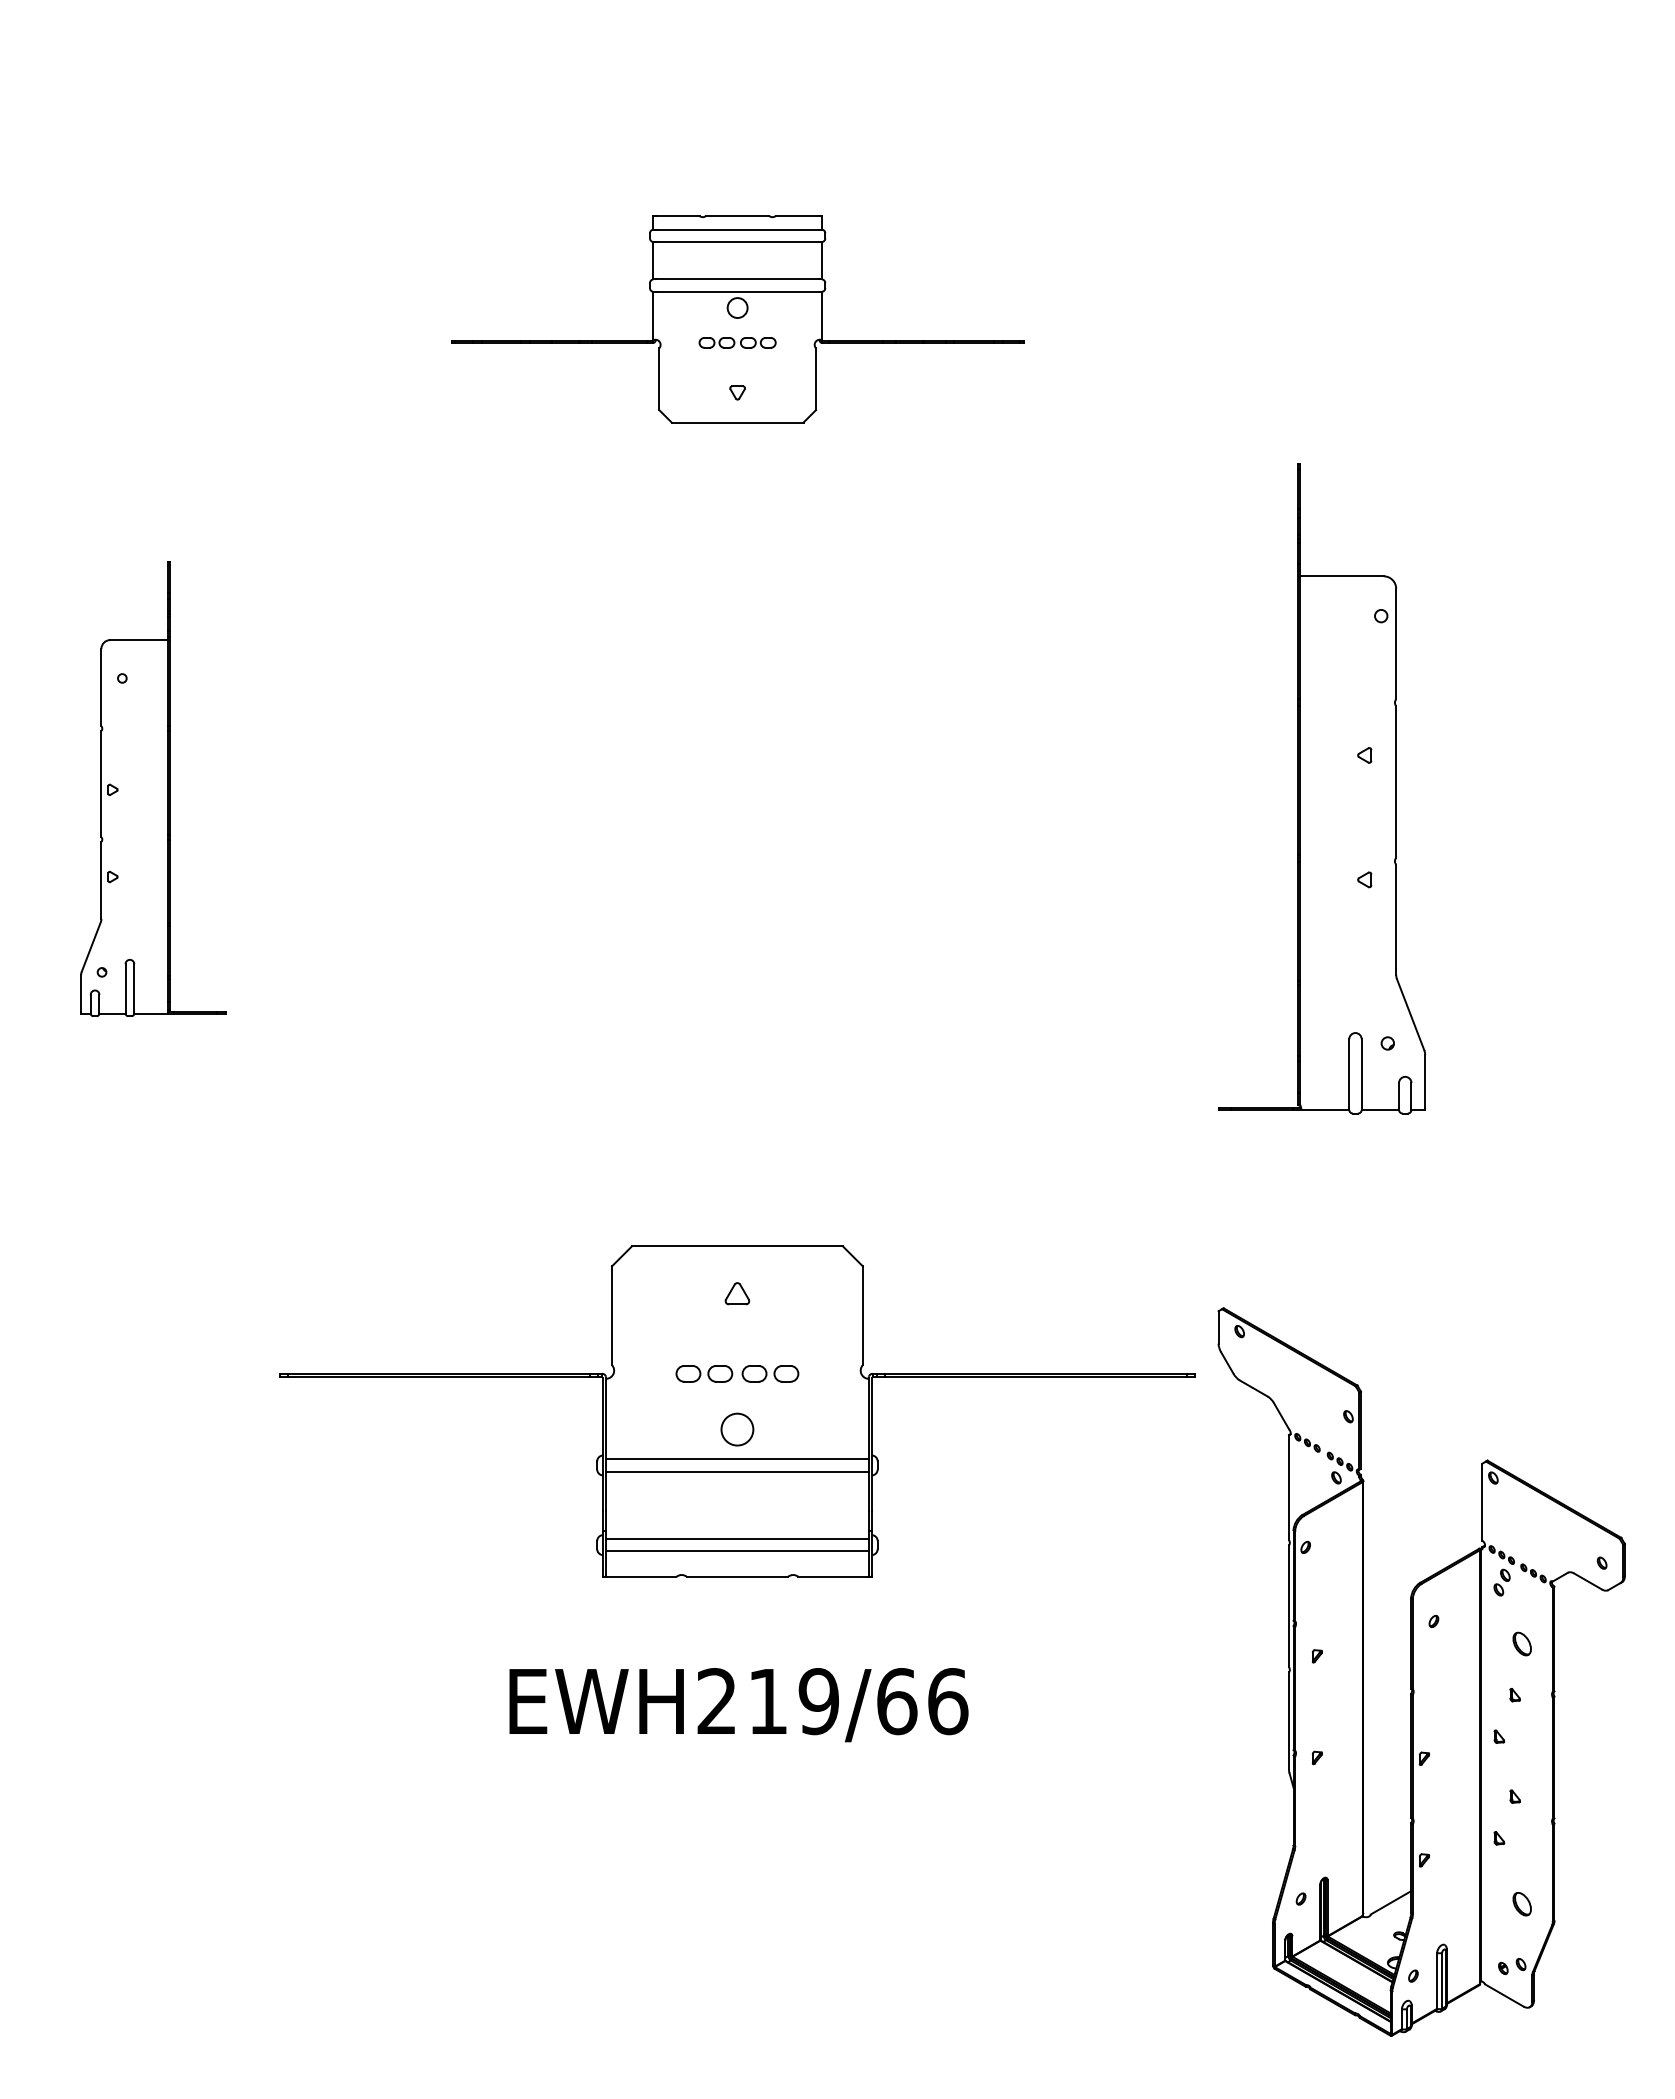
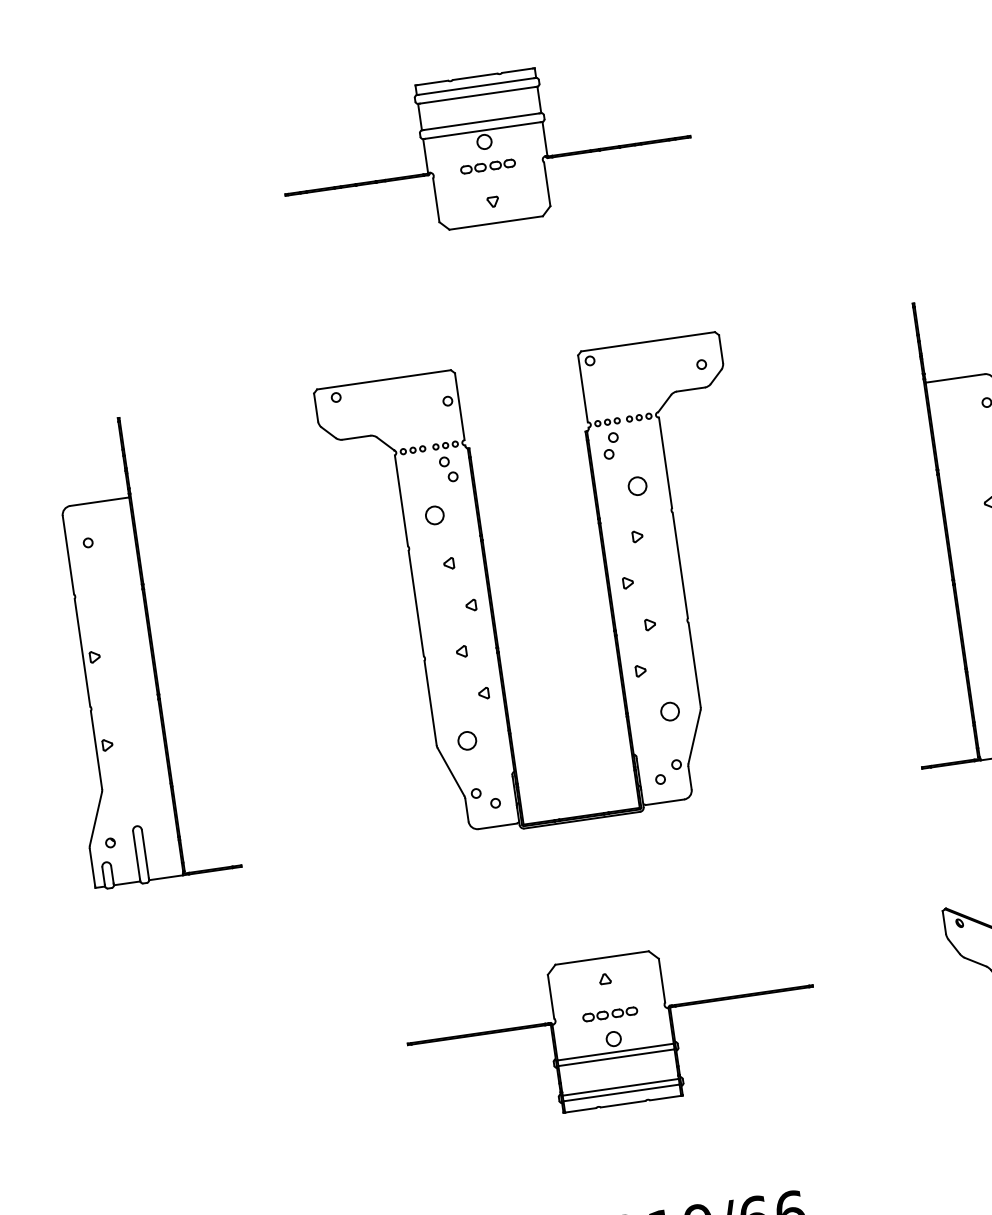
part: (737, 319) -> (485, 150), moved
part: (153, 788) -> (135, 649), size x1.43
part: (656, 788) -> (491, 598), added
part: (737, 1411) -> (612, 1031), size x0.62

